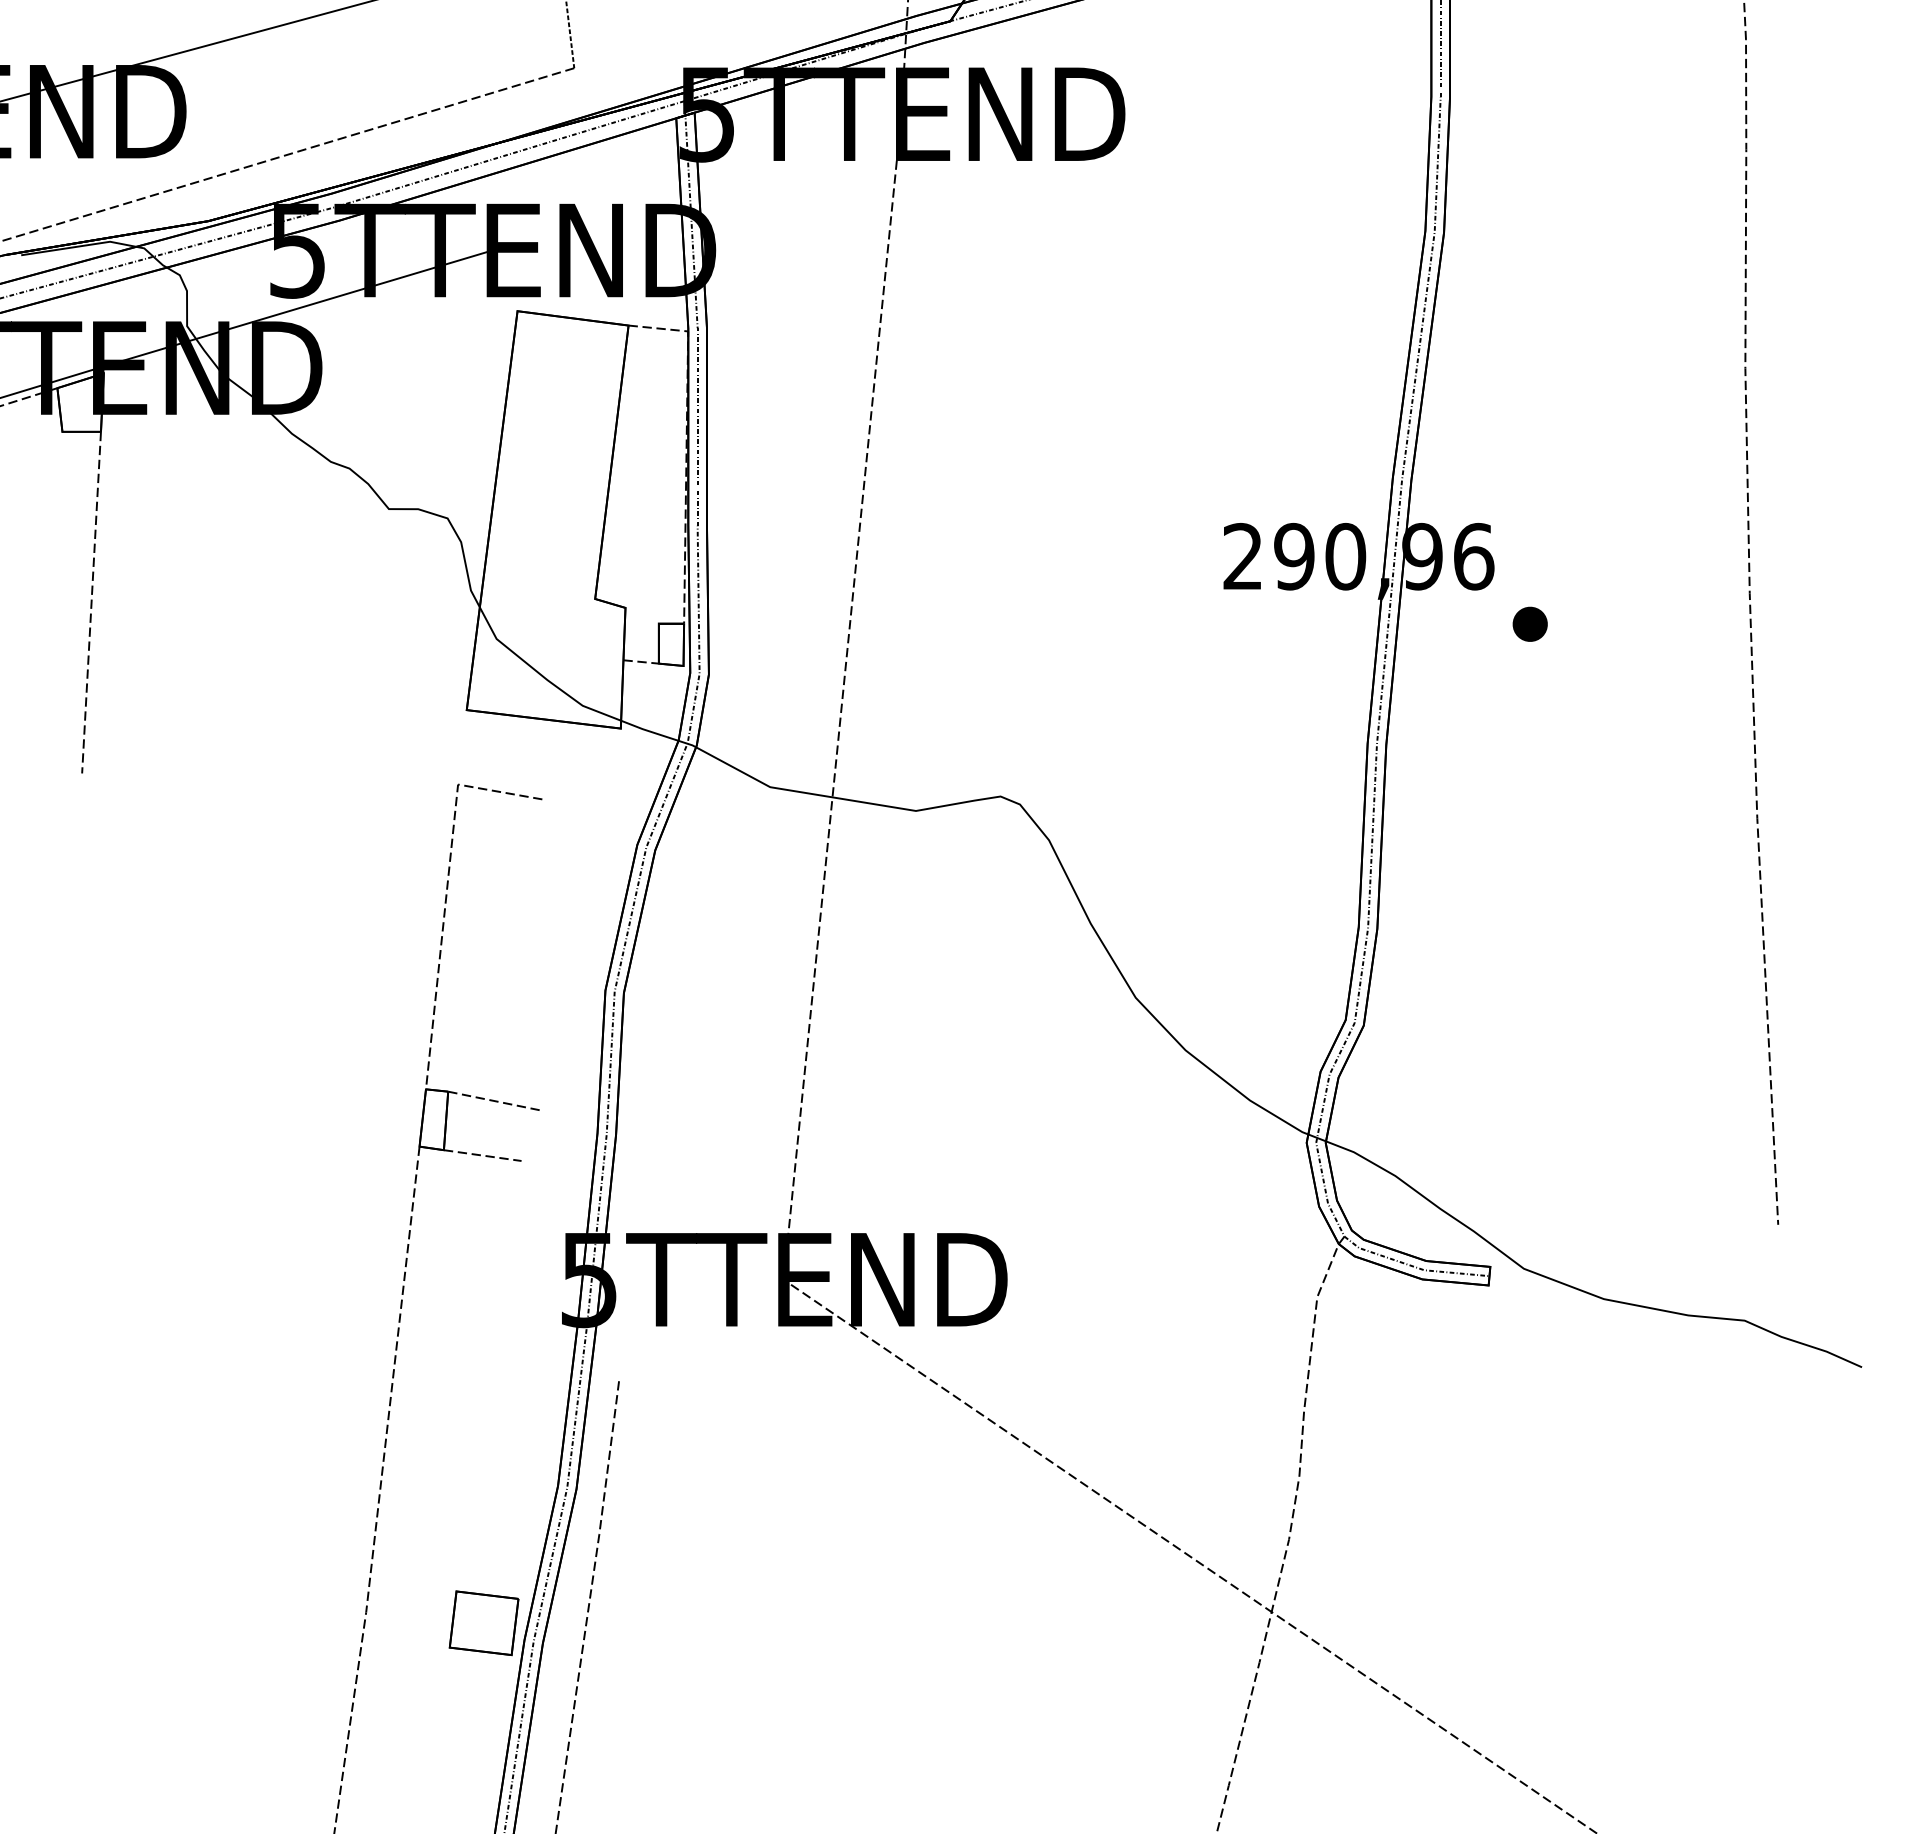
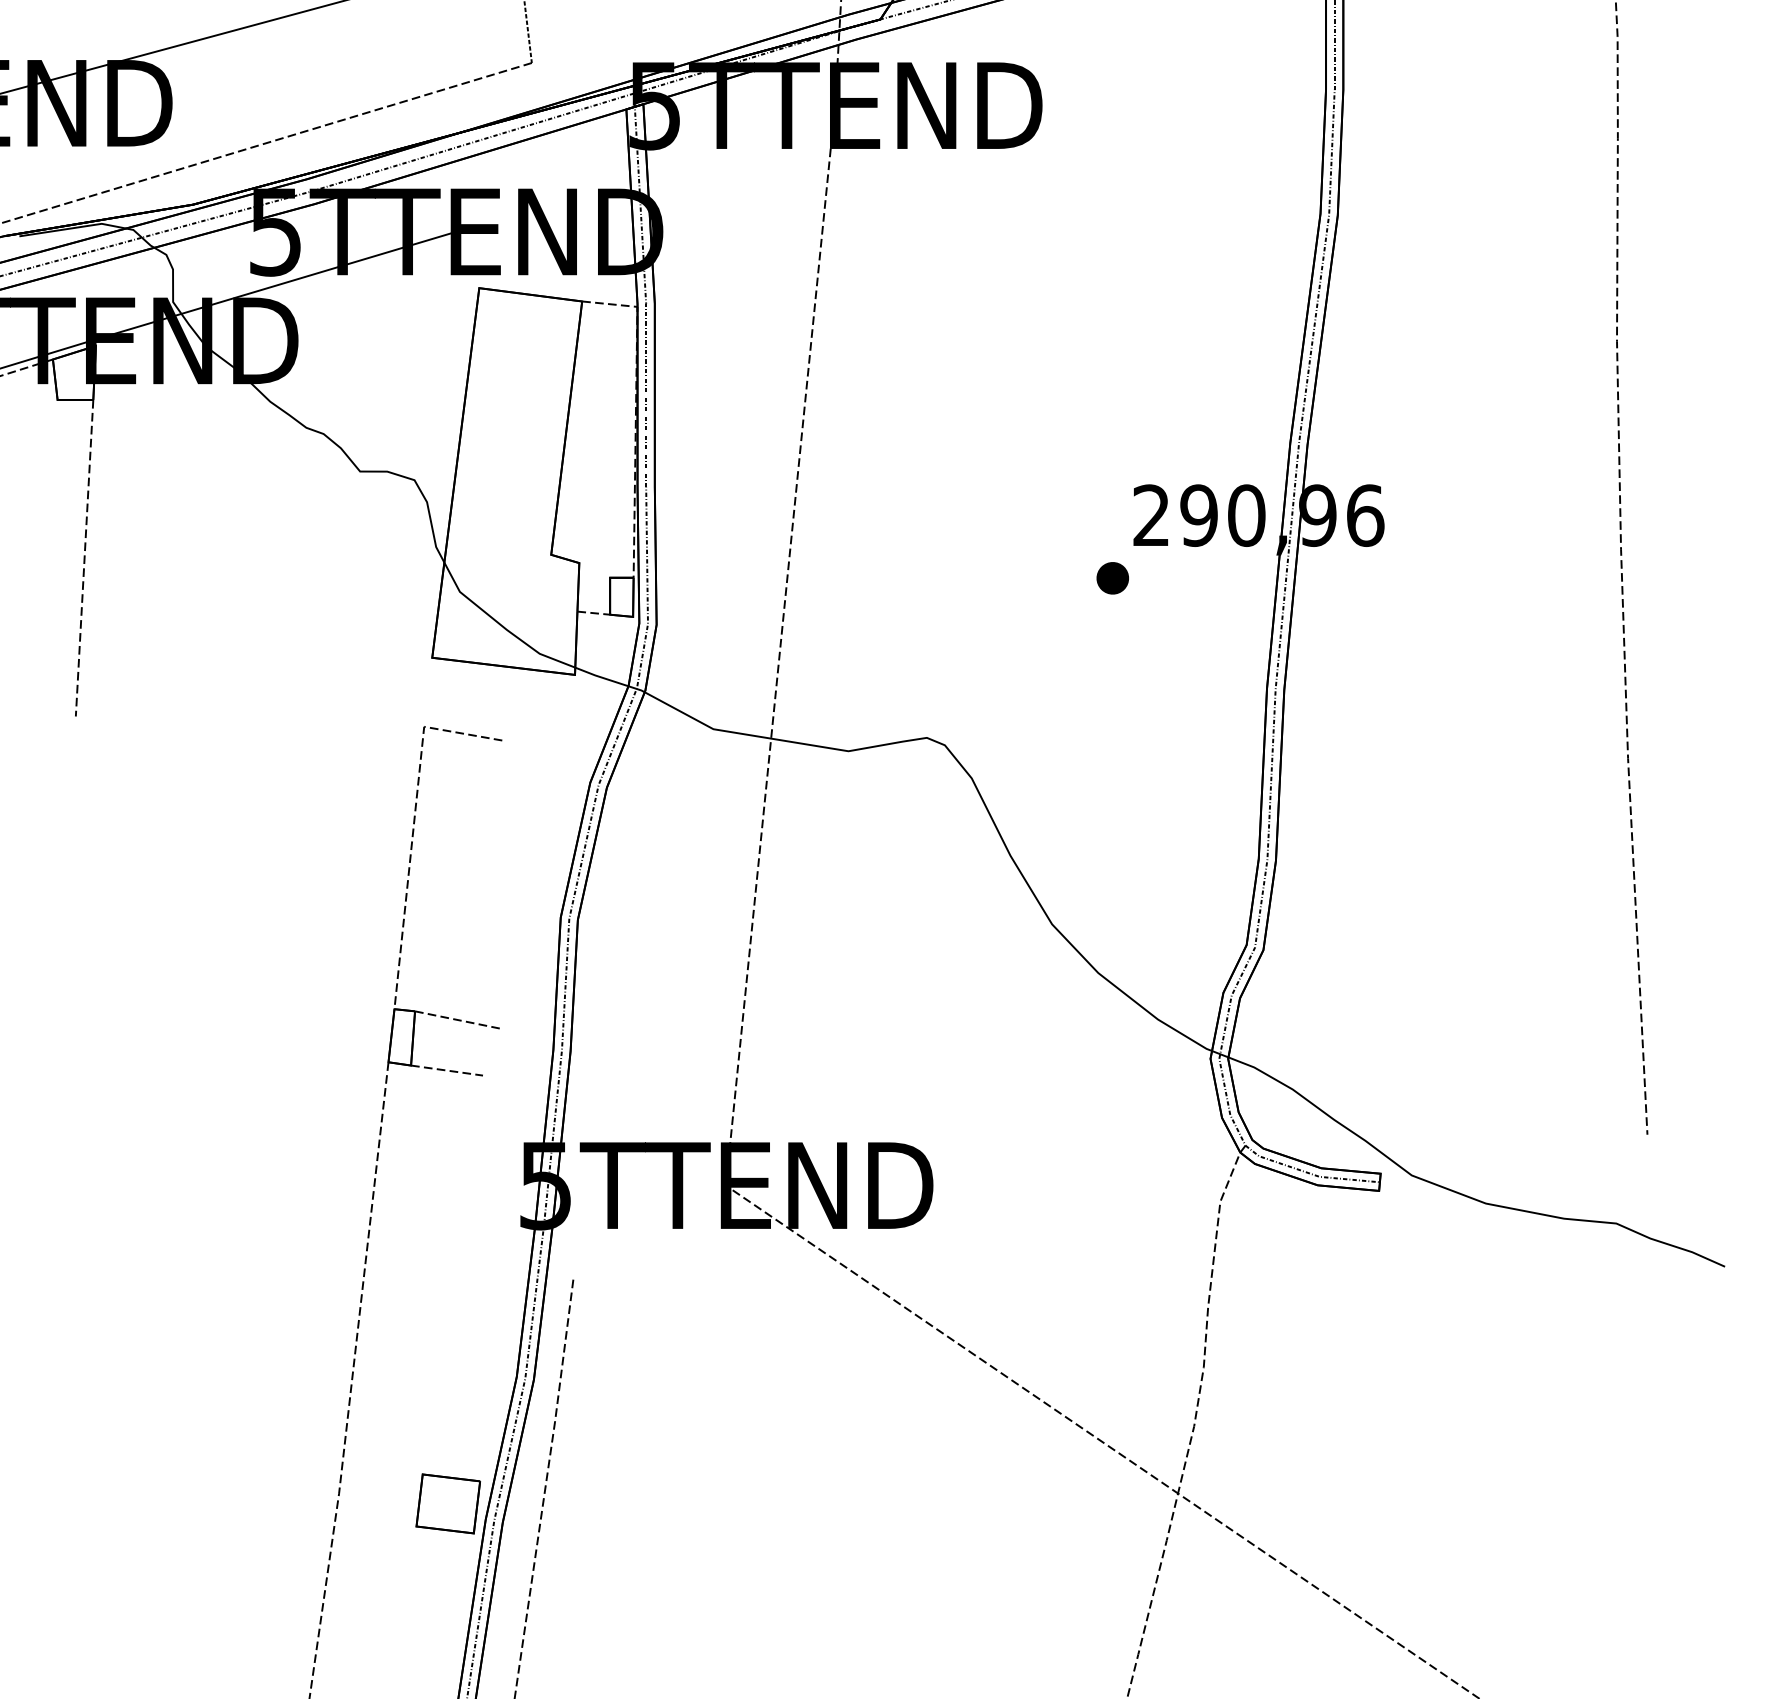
part: (1529, 623) -> (1112, 577), moved

